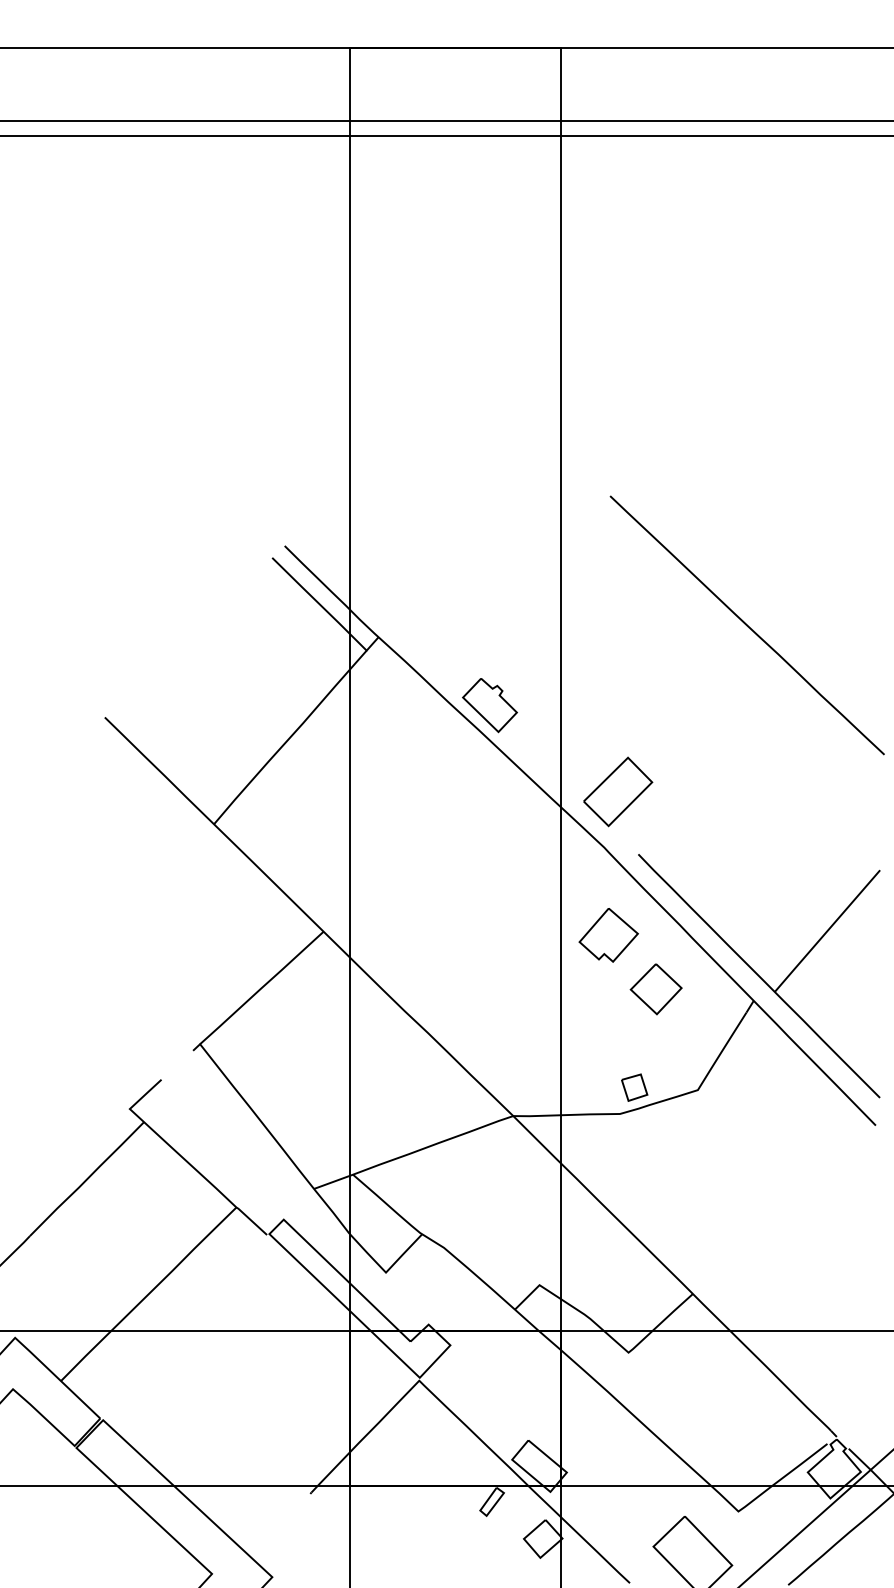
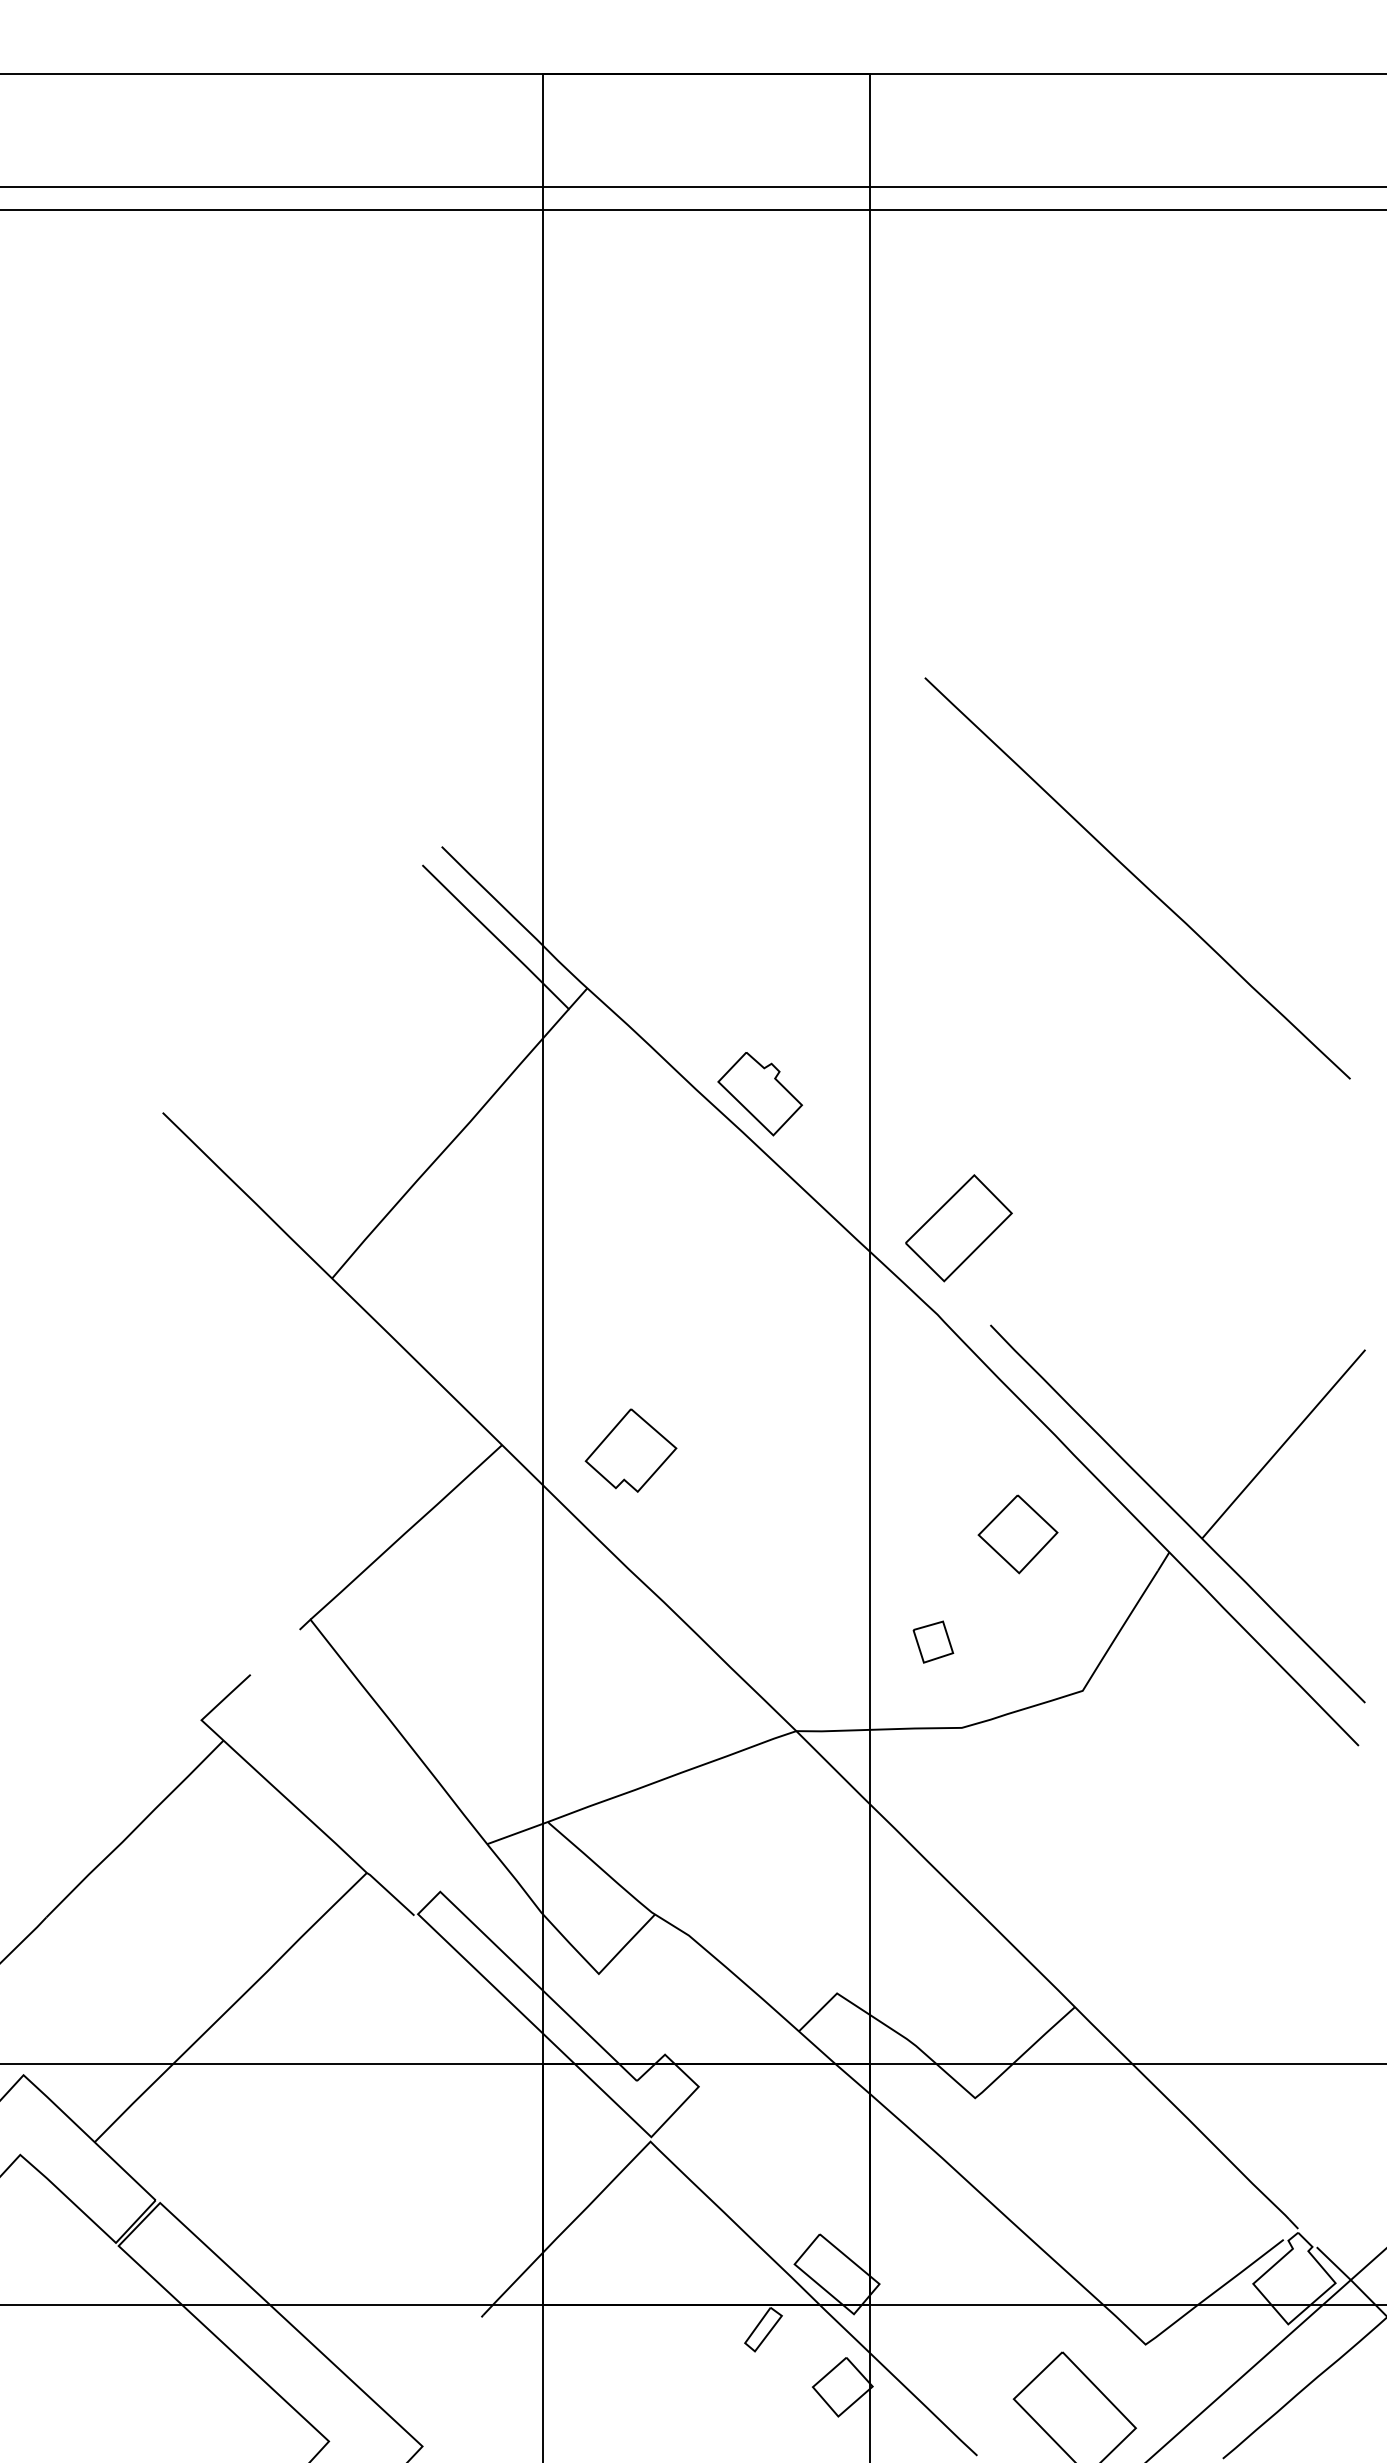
line: (746, 625) -> (1136, 878), moved
part: (608, 935) -> (630, 1451), moved
part: (634, 1087) -> (933, 1641), moved

